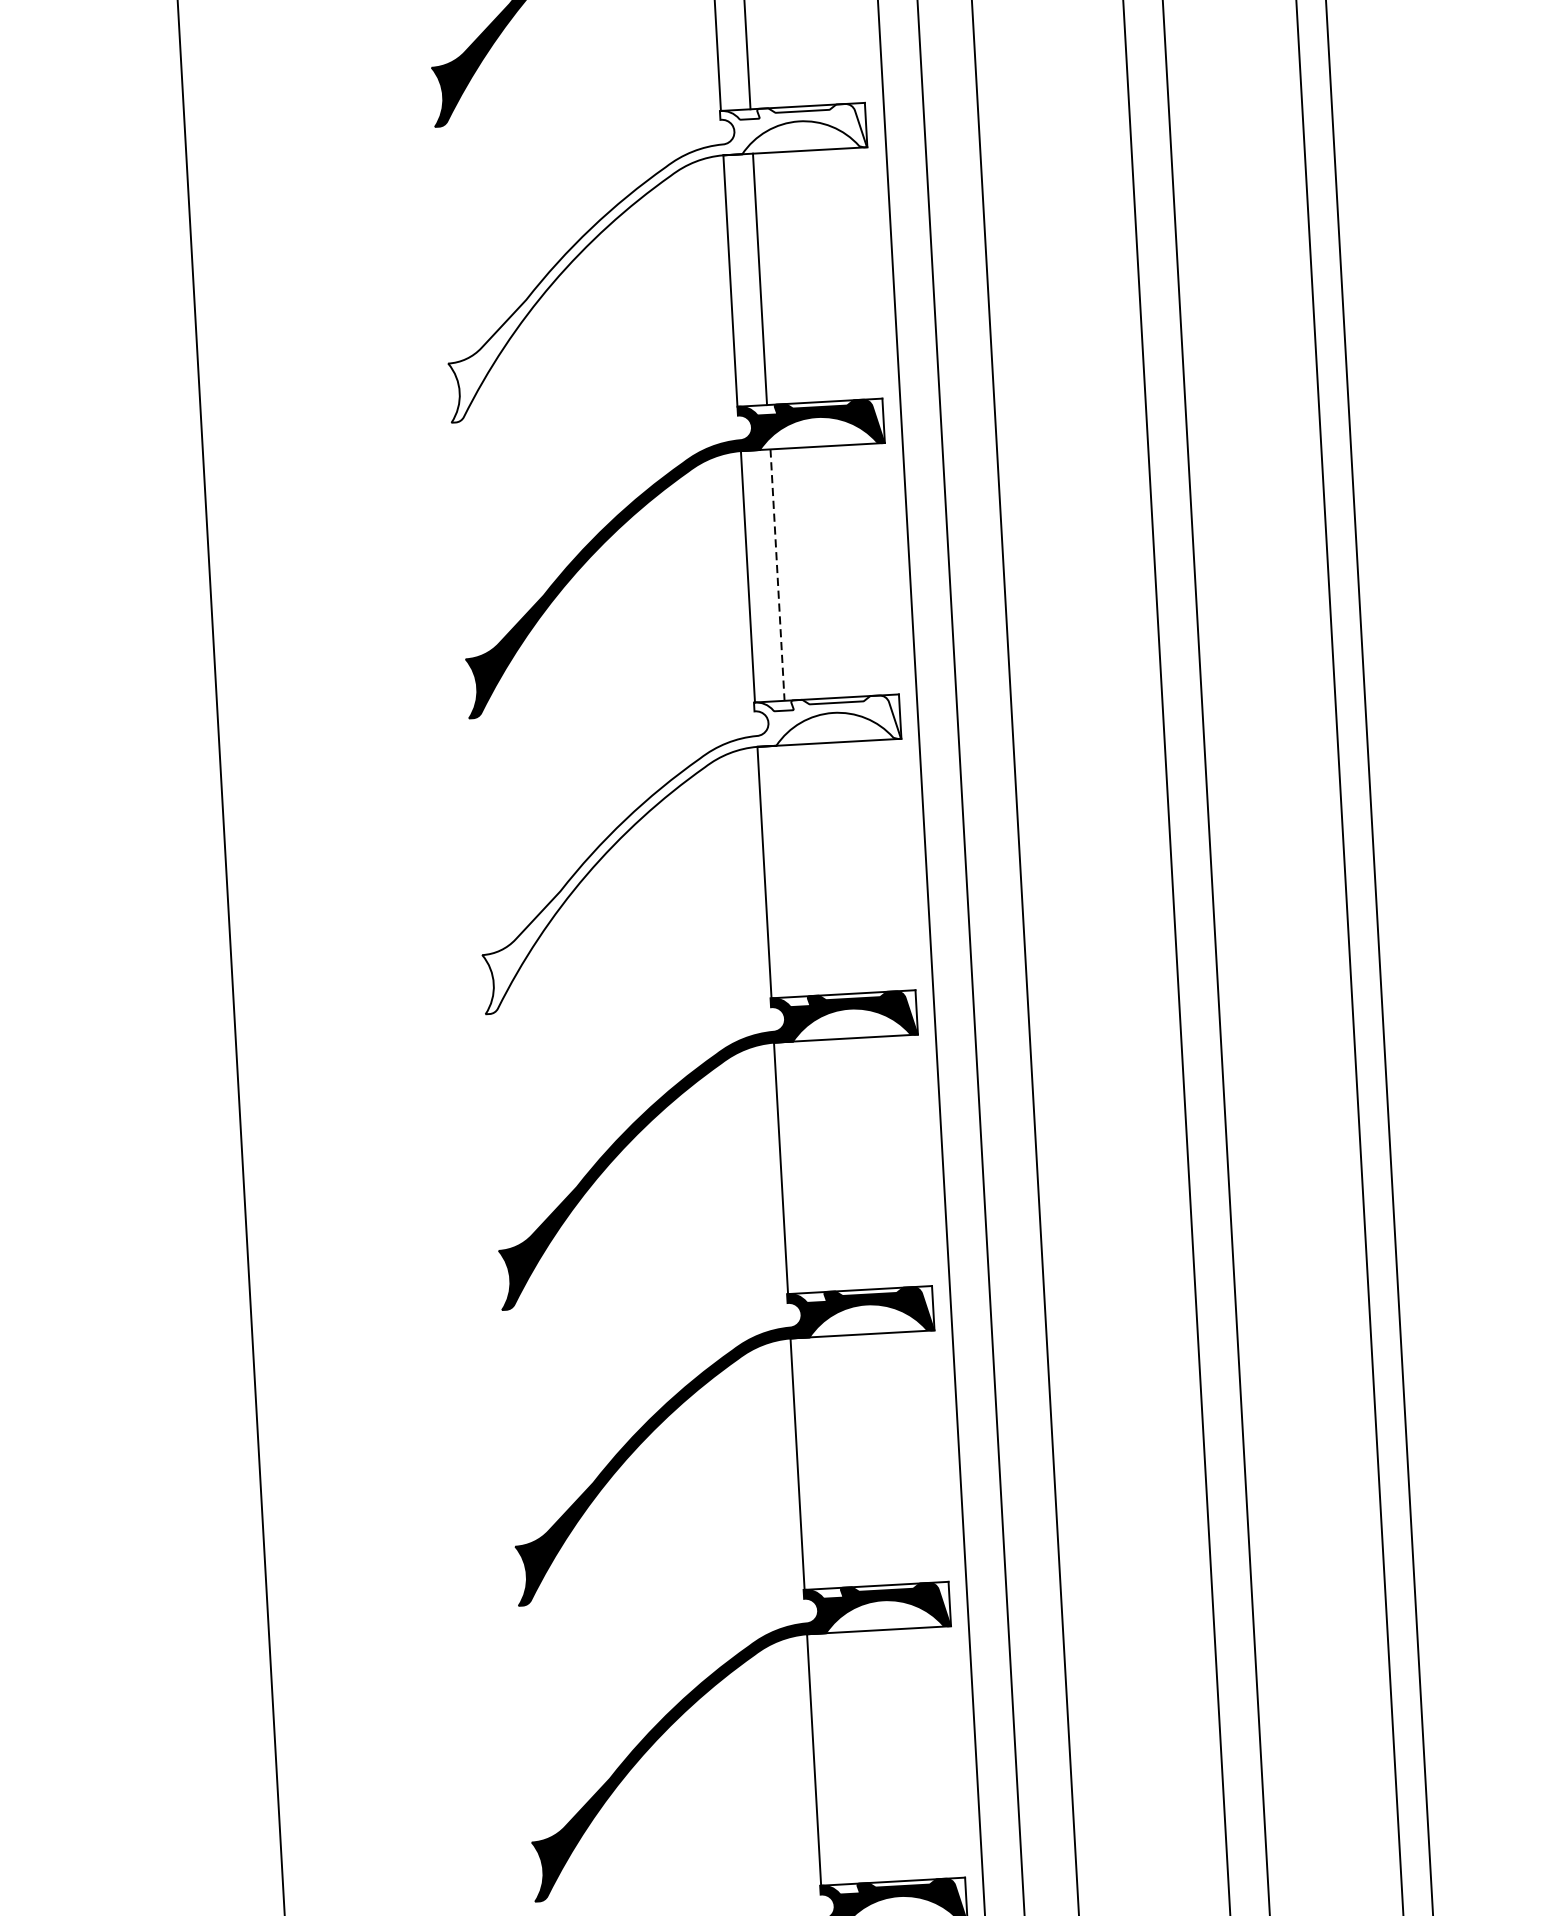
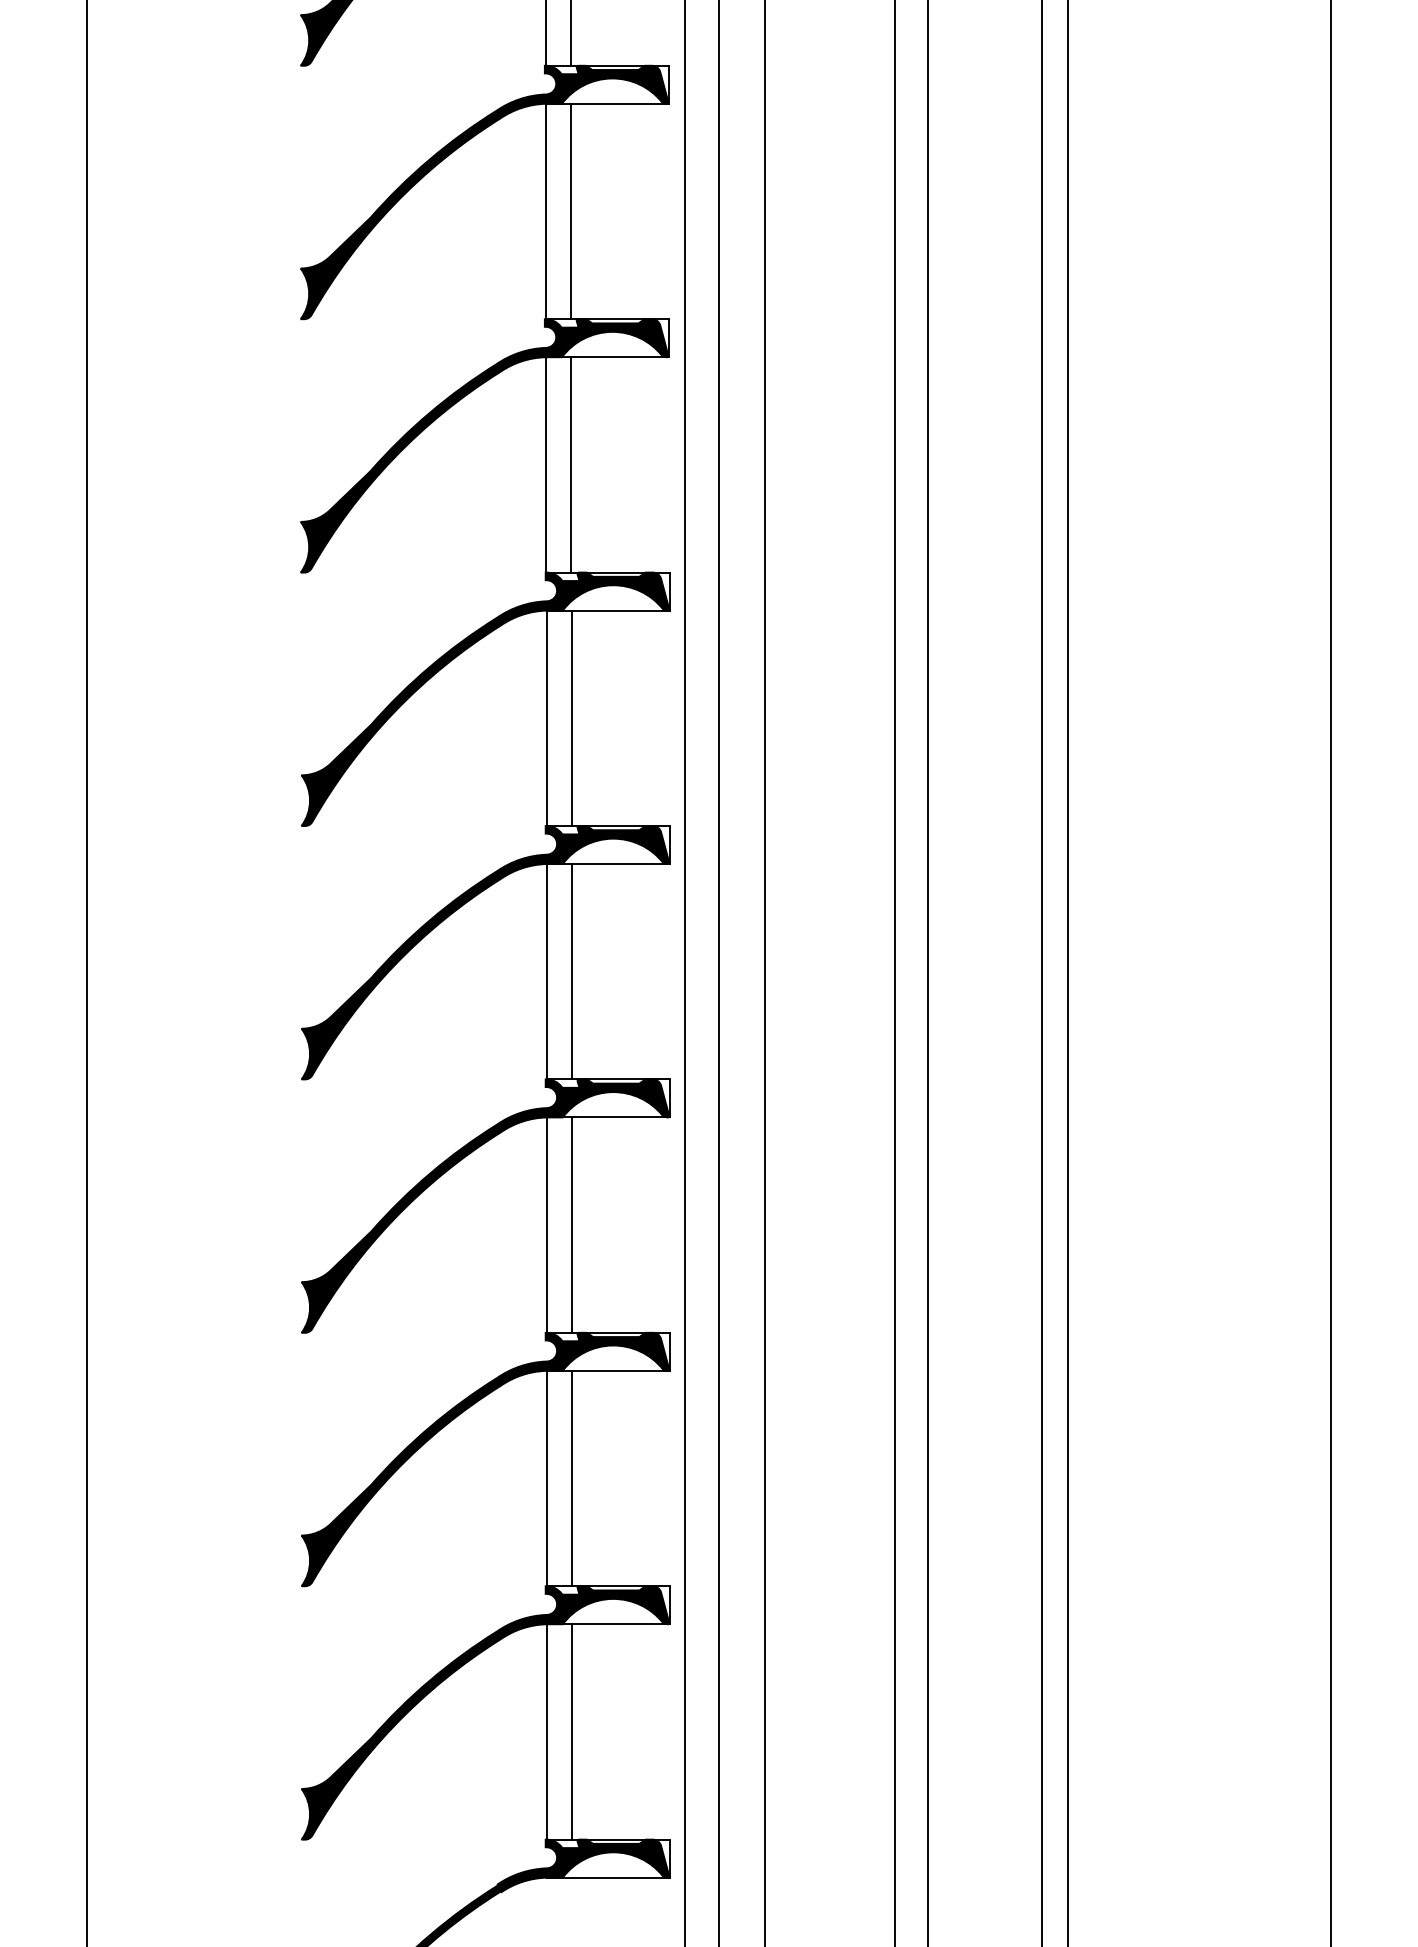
fill: (657, 262) -> (484, 445), added
line: (777, 575) -> (571, 718), dashed -> solid
fill: (691, 854) -> (485, 952), added
line: (793, 870) -> (571, 971), added
line: (810, 1166) -> (571, 1224), added
line: (826, 1462) -> (571, 1478), added
line: (843, 1757) -> (571, 1731), added

